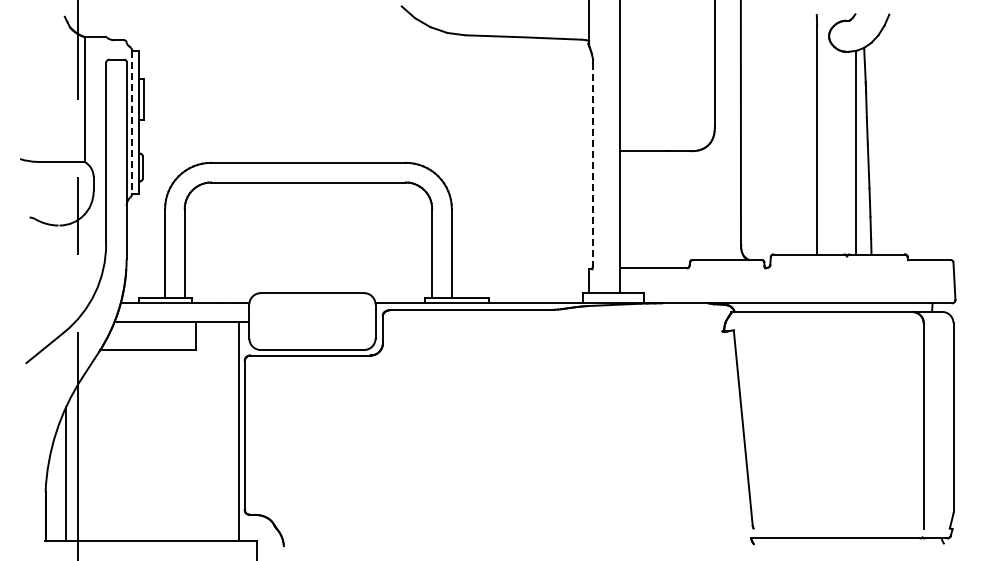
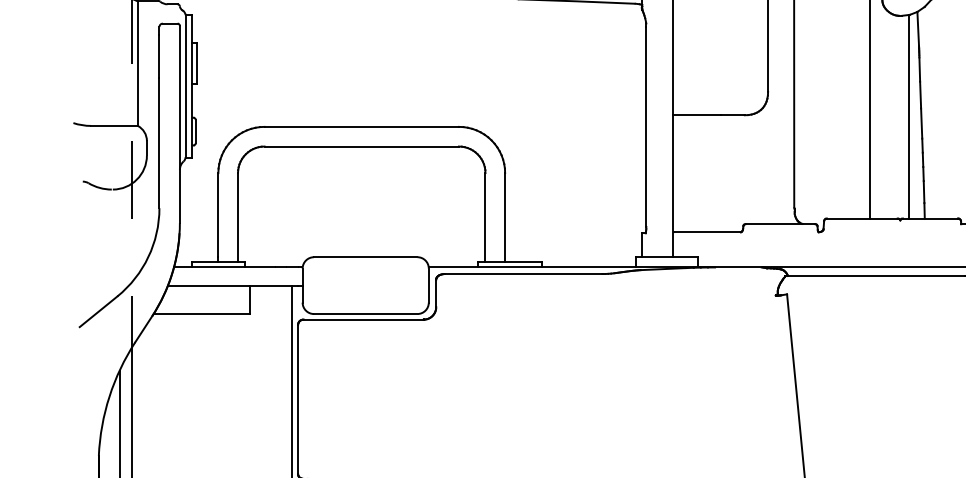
line: (132, 122) -> (185, 86), dashed -> solid
line: (593, 162) -> (646, 126), dashed -> solid

